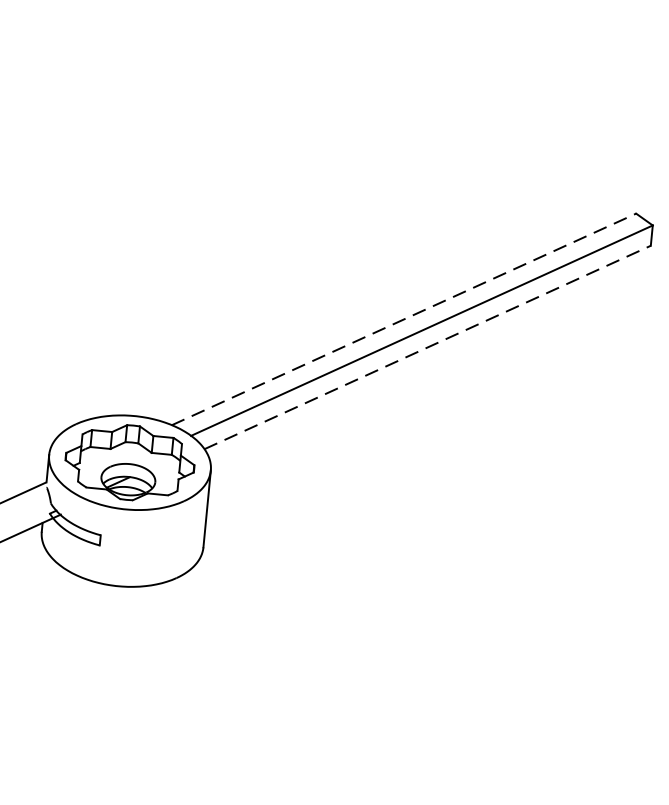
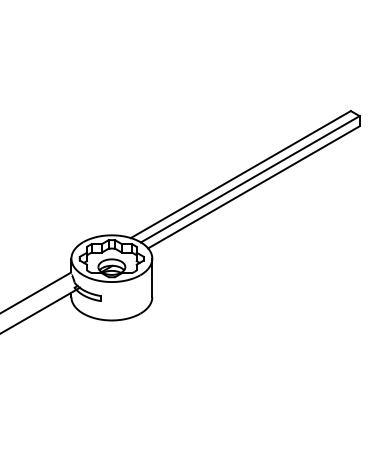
line: (405, 319) -> (241, 174), dashed -> solid
line: (428, 347) -> (254, 187), dashed -> solid

